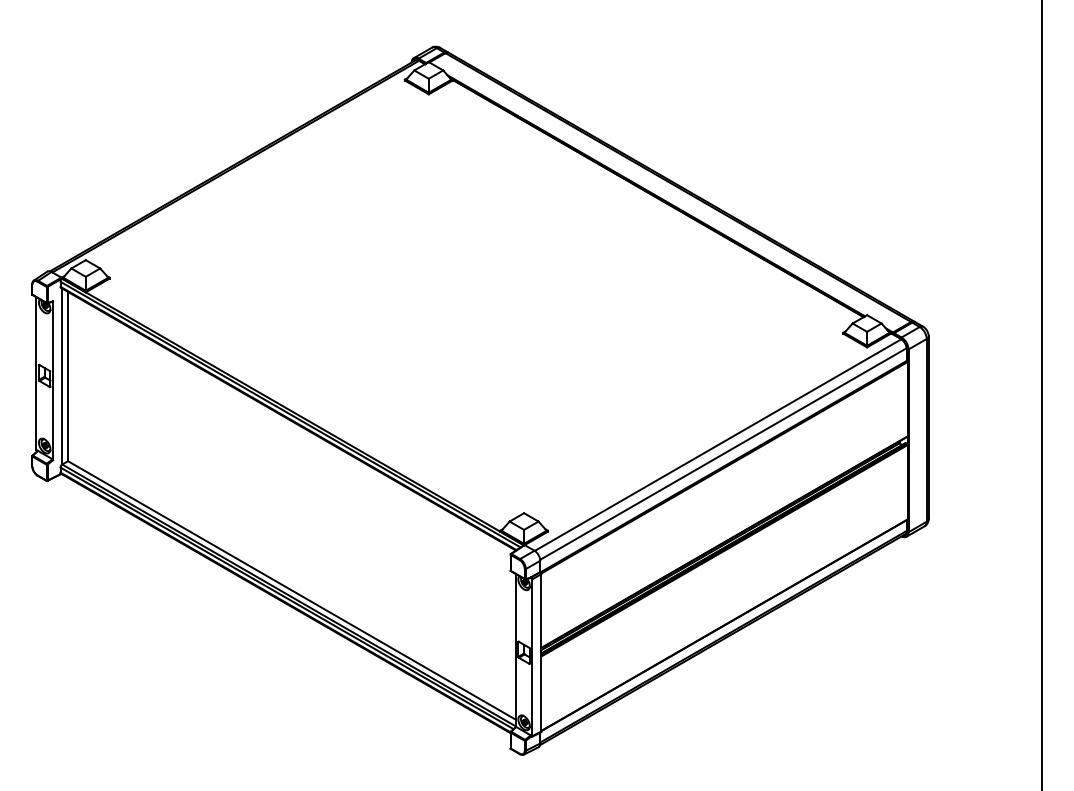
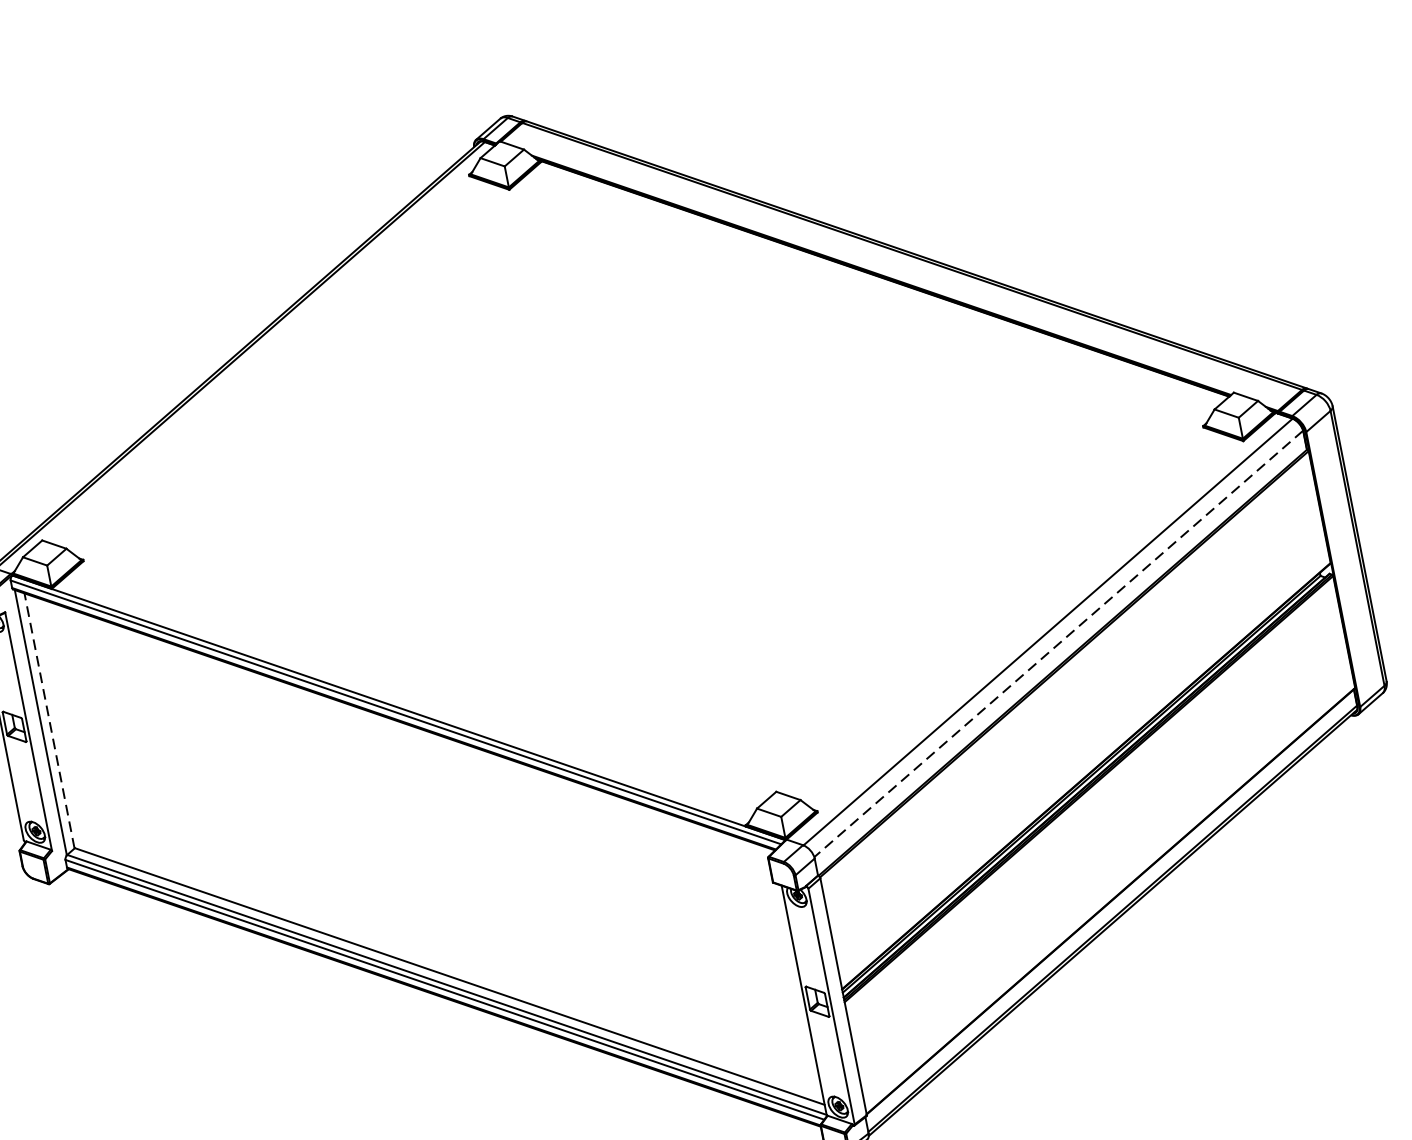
line: (67, 376) -> (49, 720), solid -> dashed
line: (723, 454) -> (1058, 644), solid -> dashed

